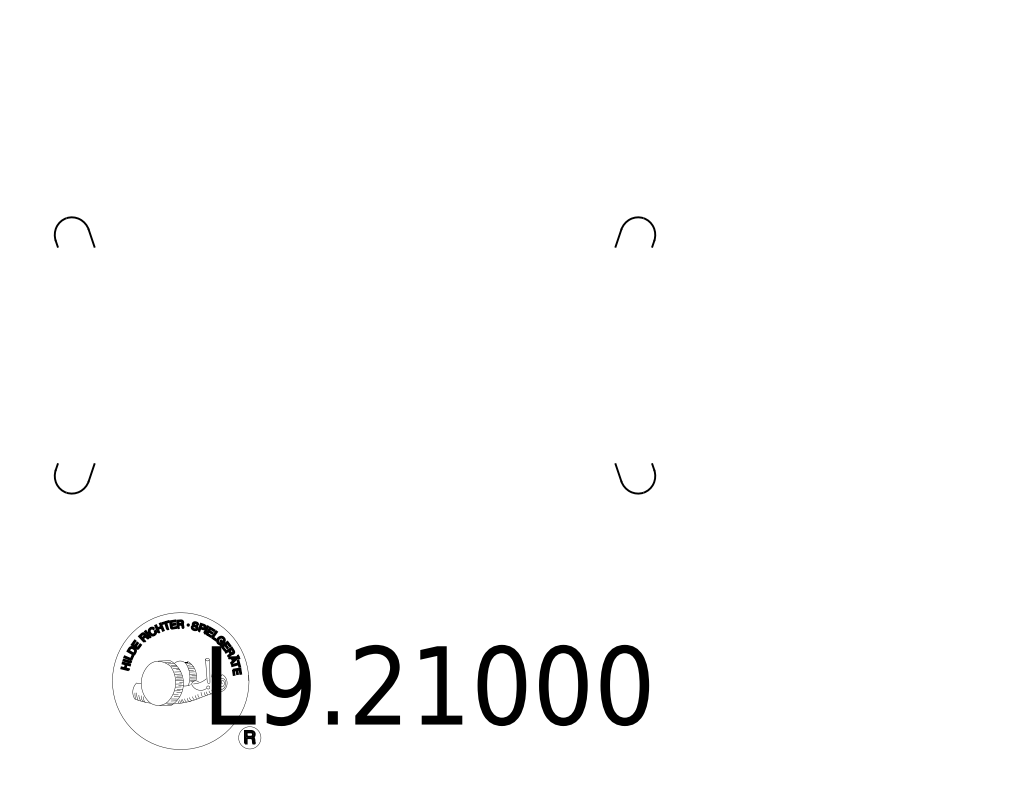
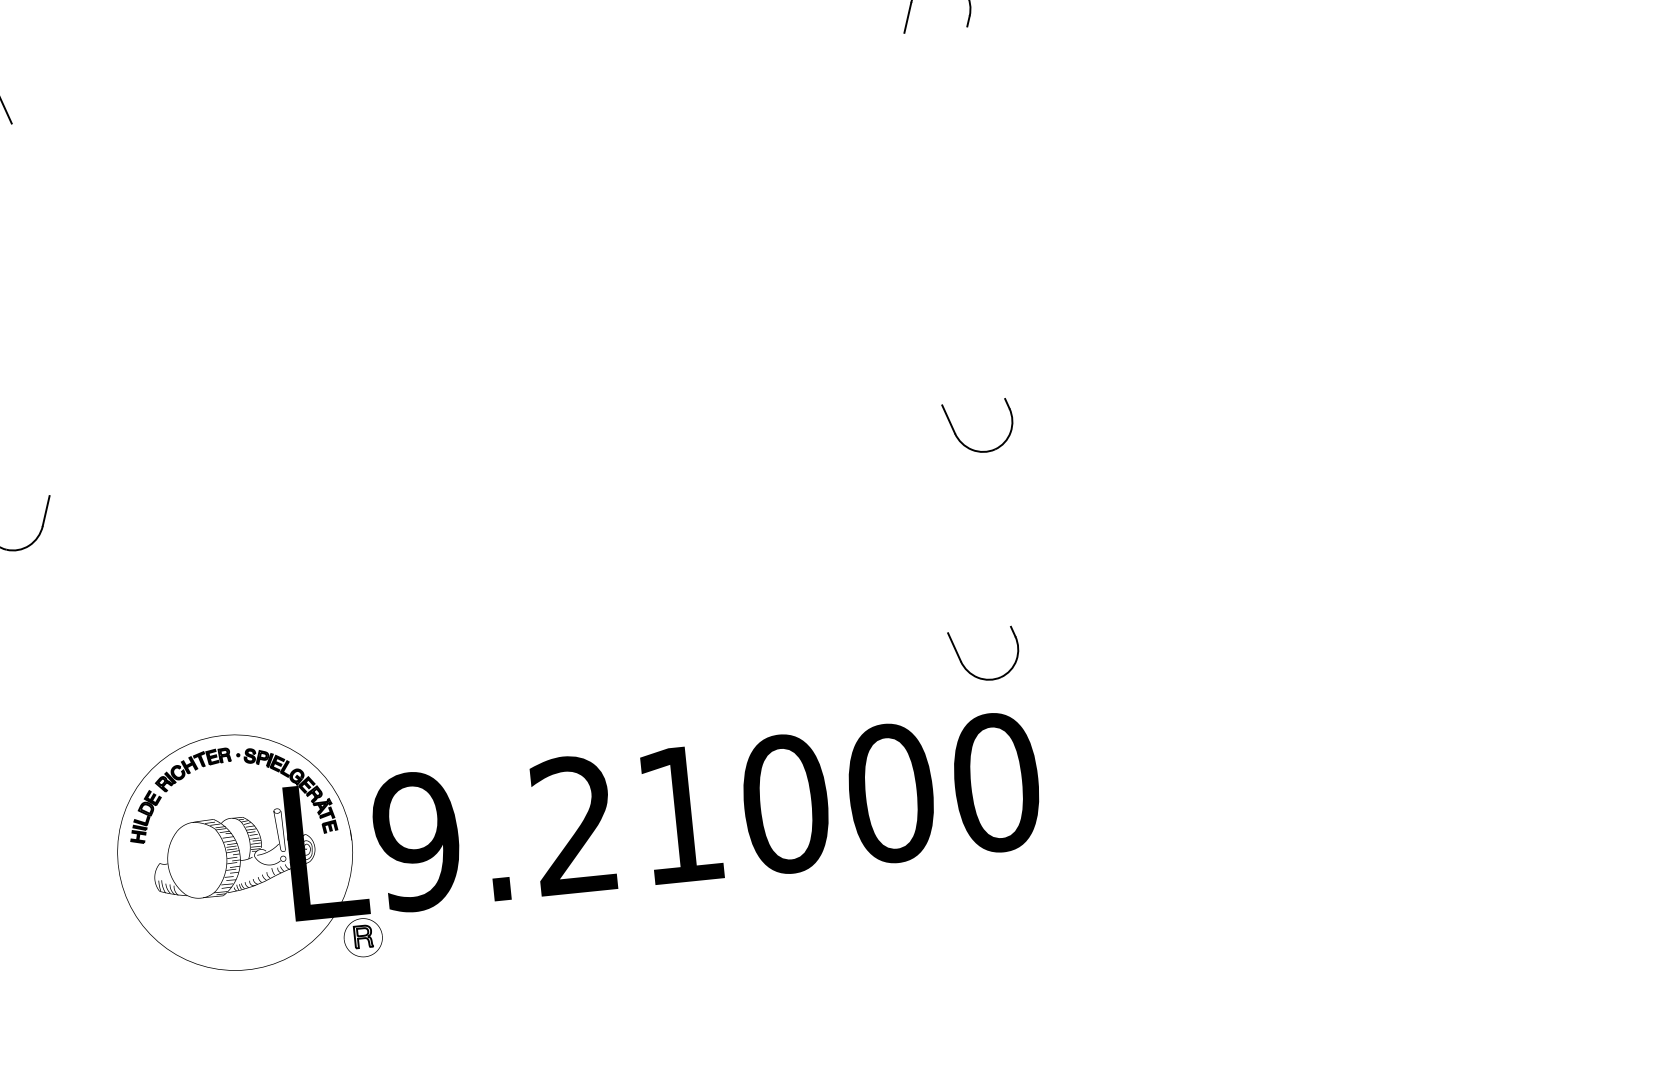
part: (616, 619) -> (970, 671), added

